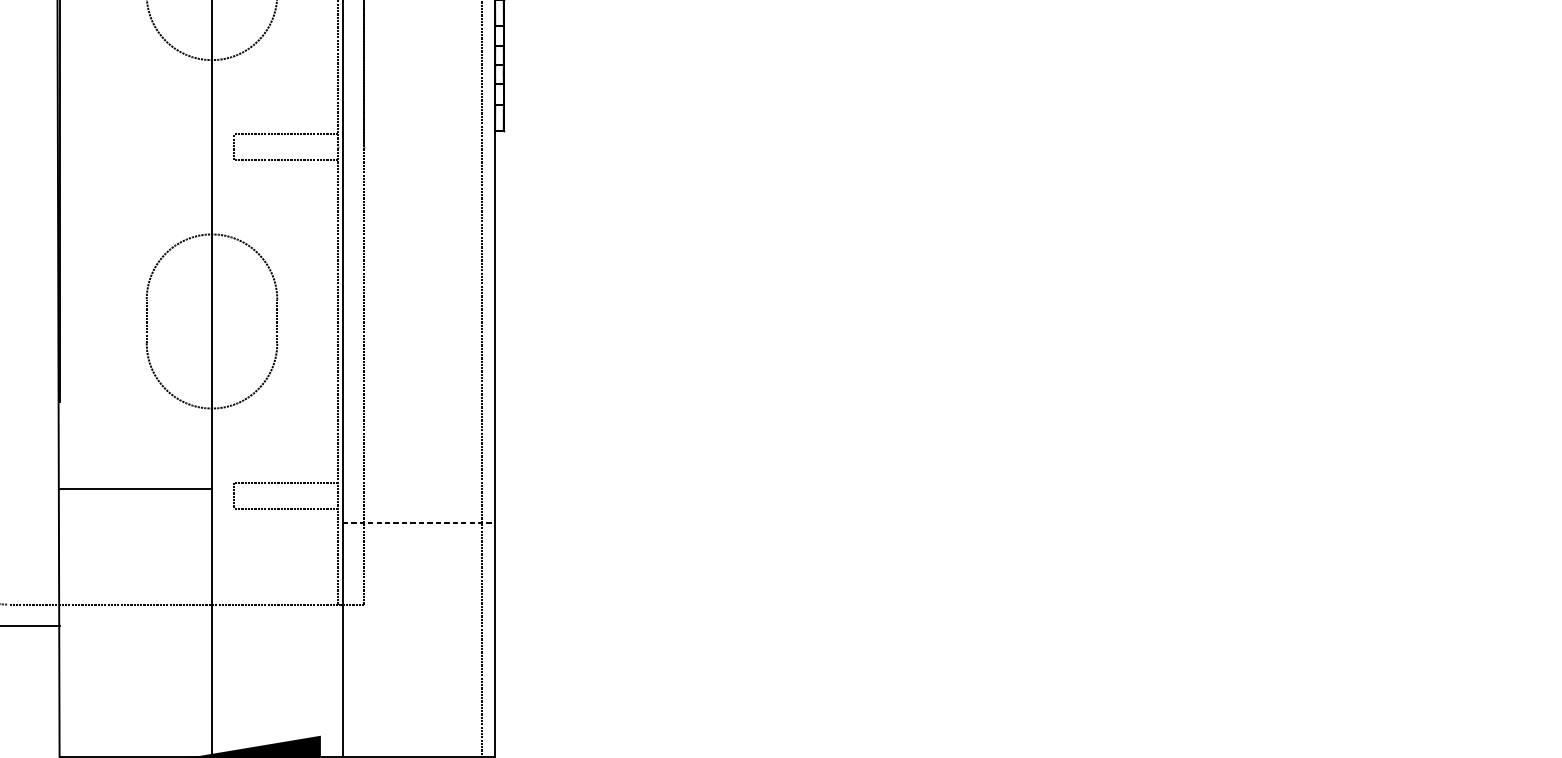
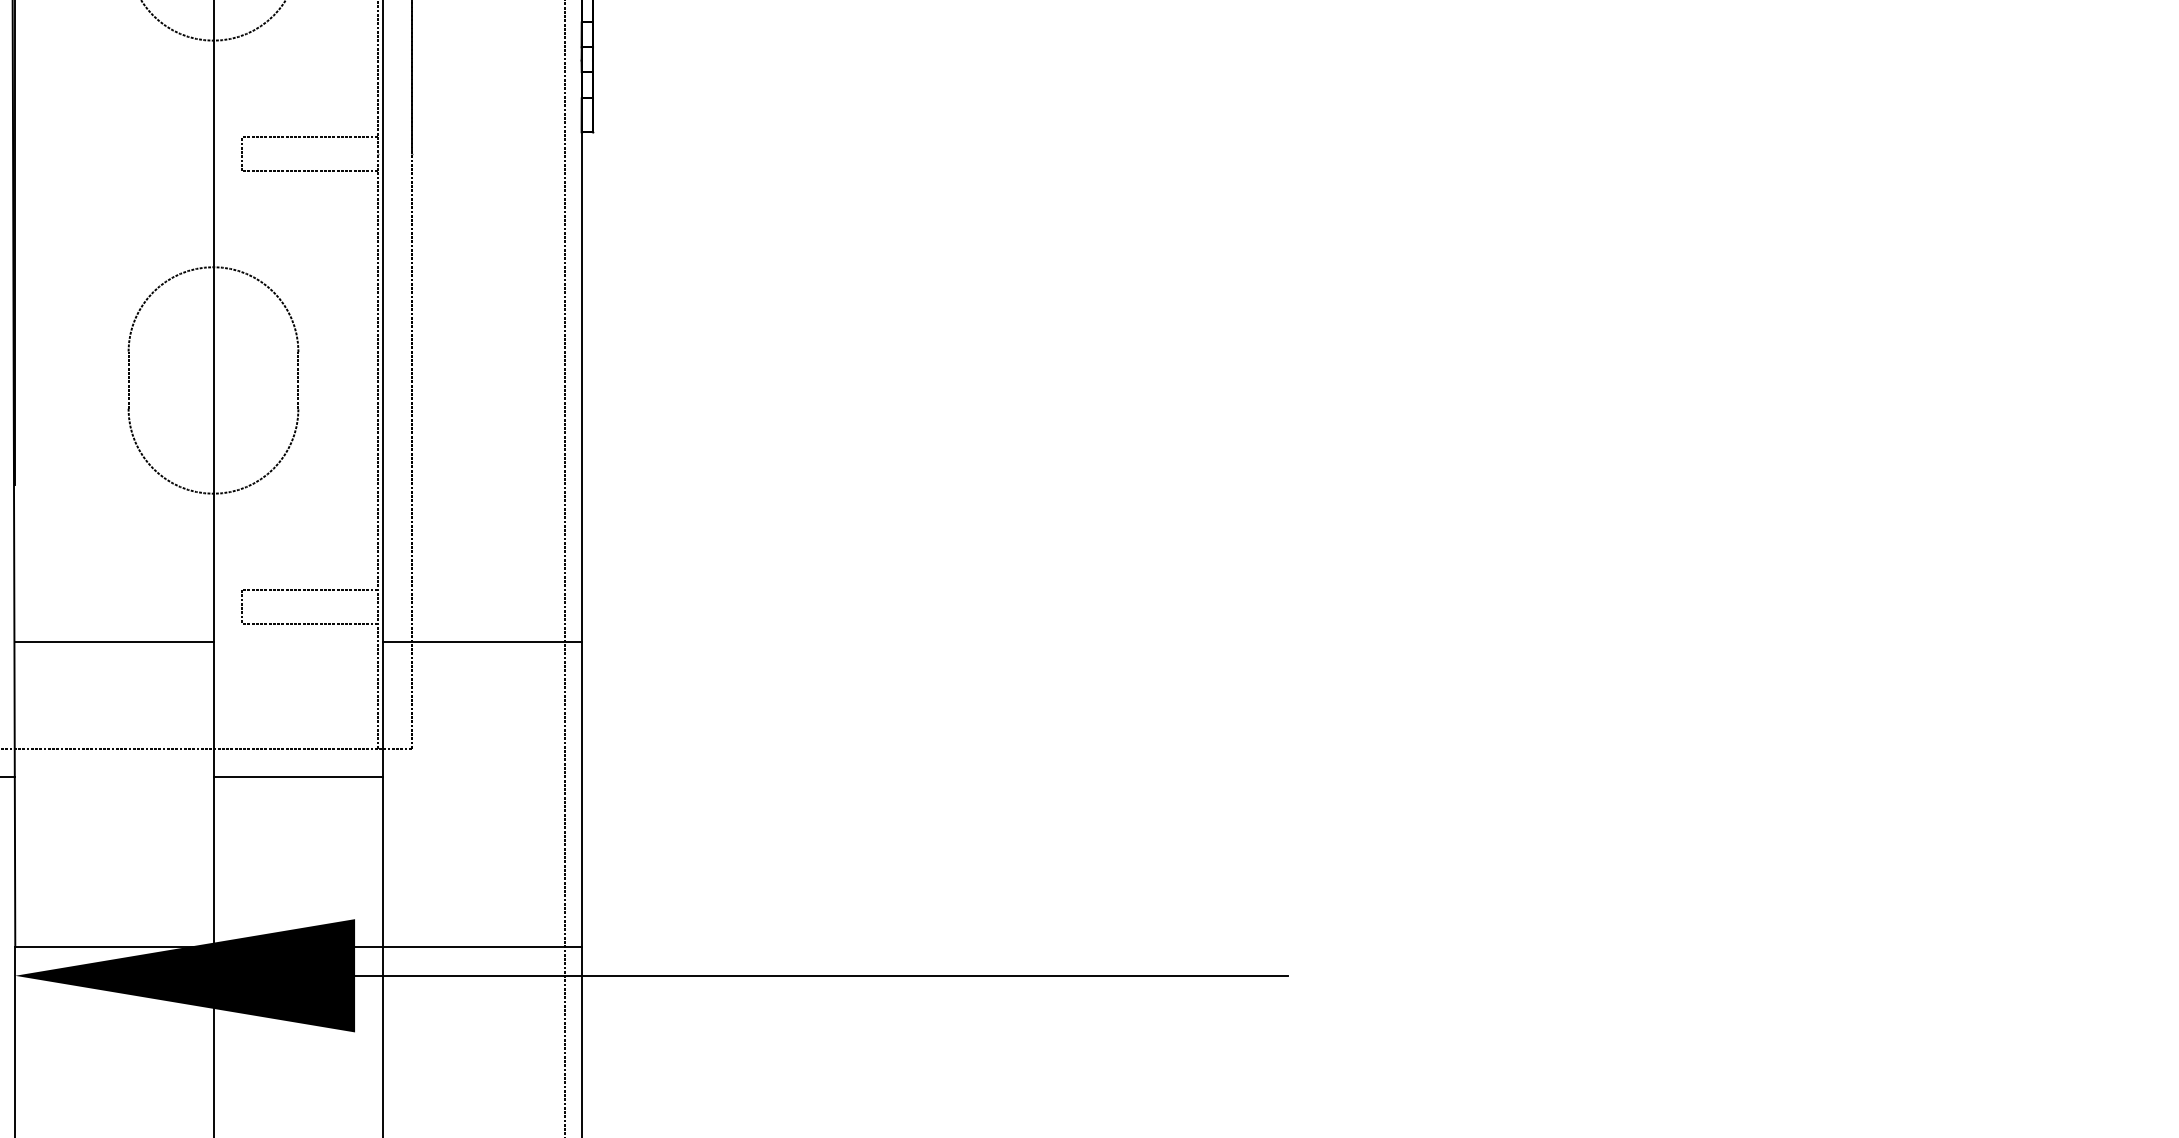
line: (135, 489) -> (114, 642), moved
line: (419, 522) -> (483, 642), dashed -> solid
line: (277, 626) -> (298, 776), added

